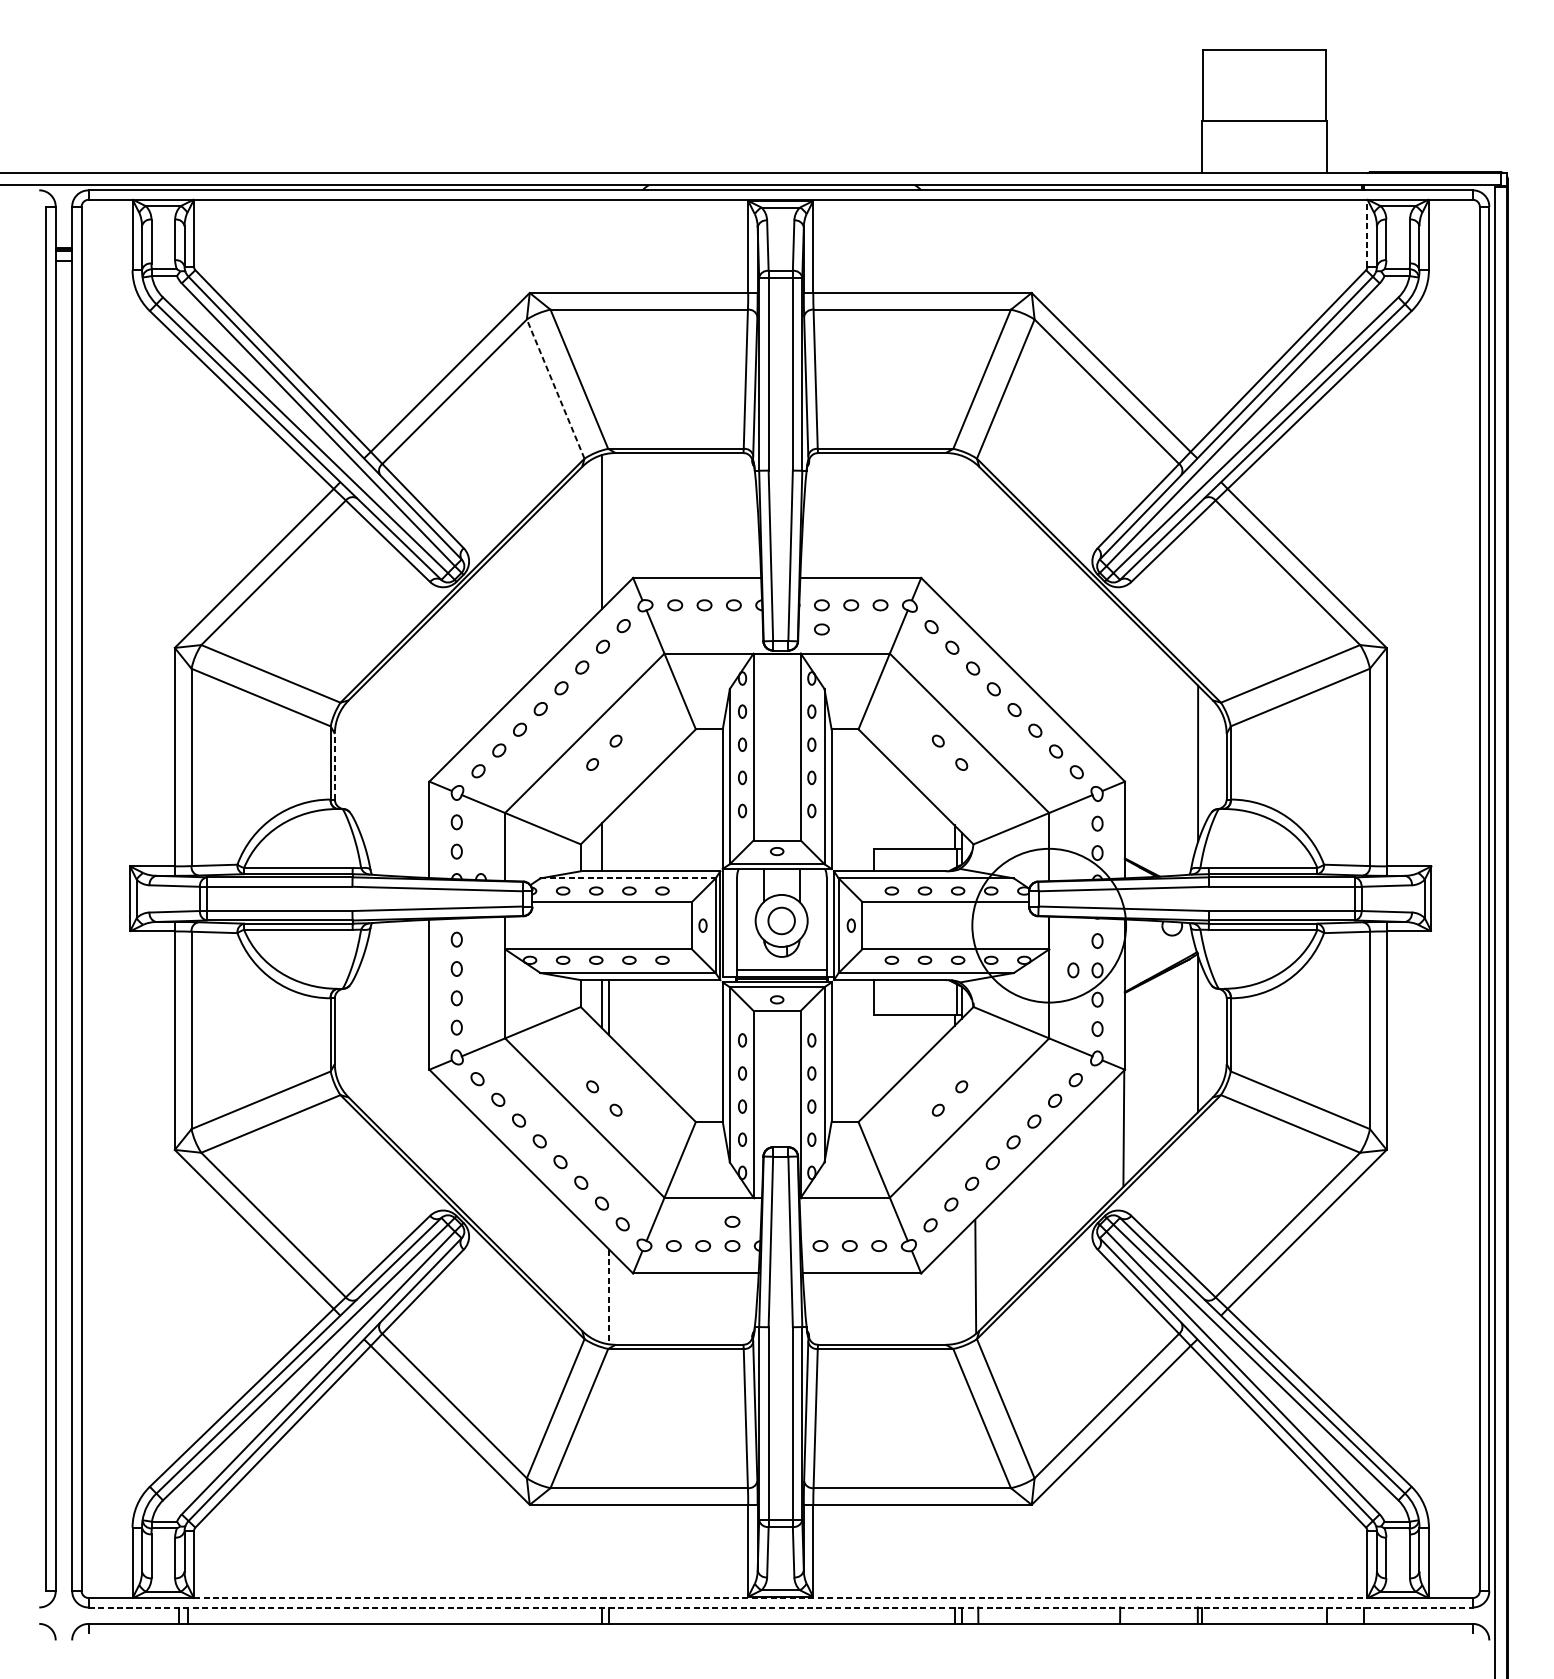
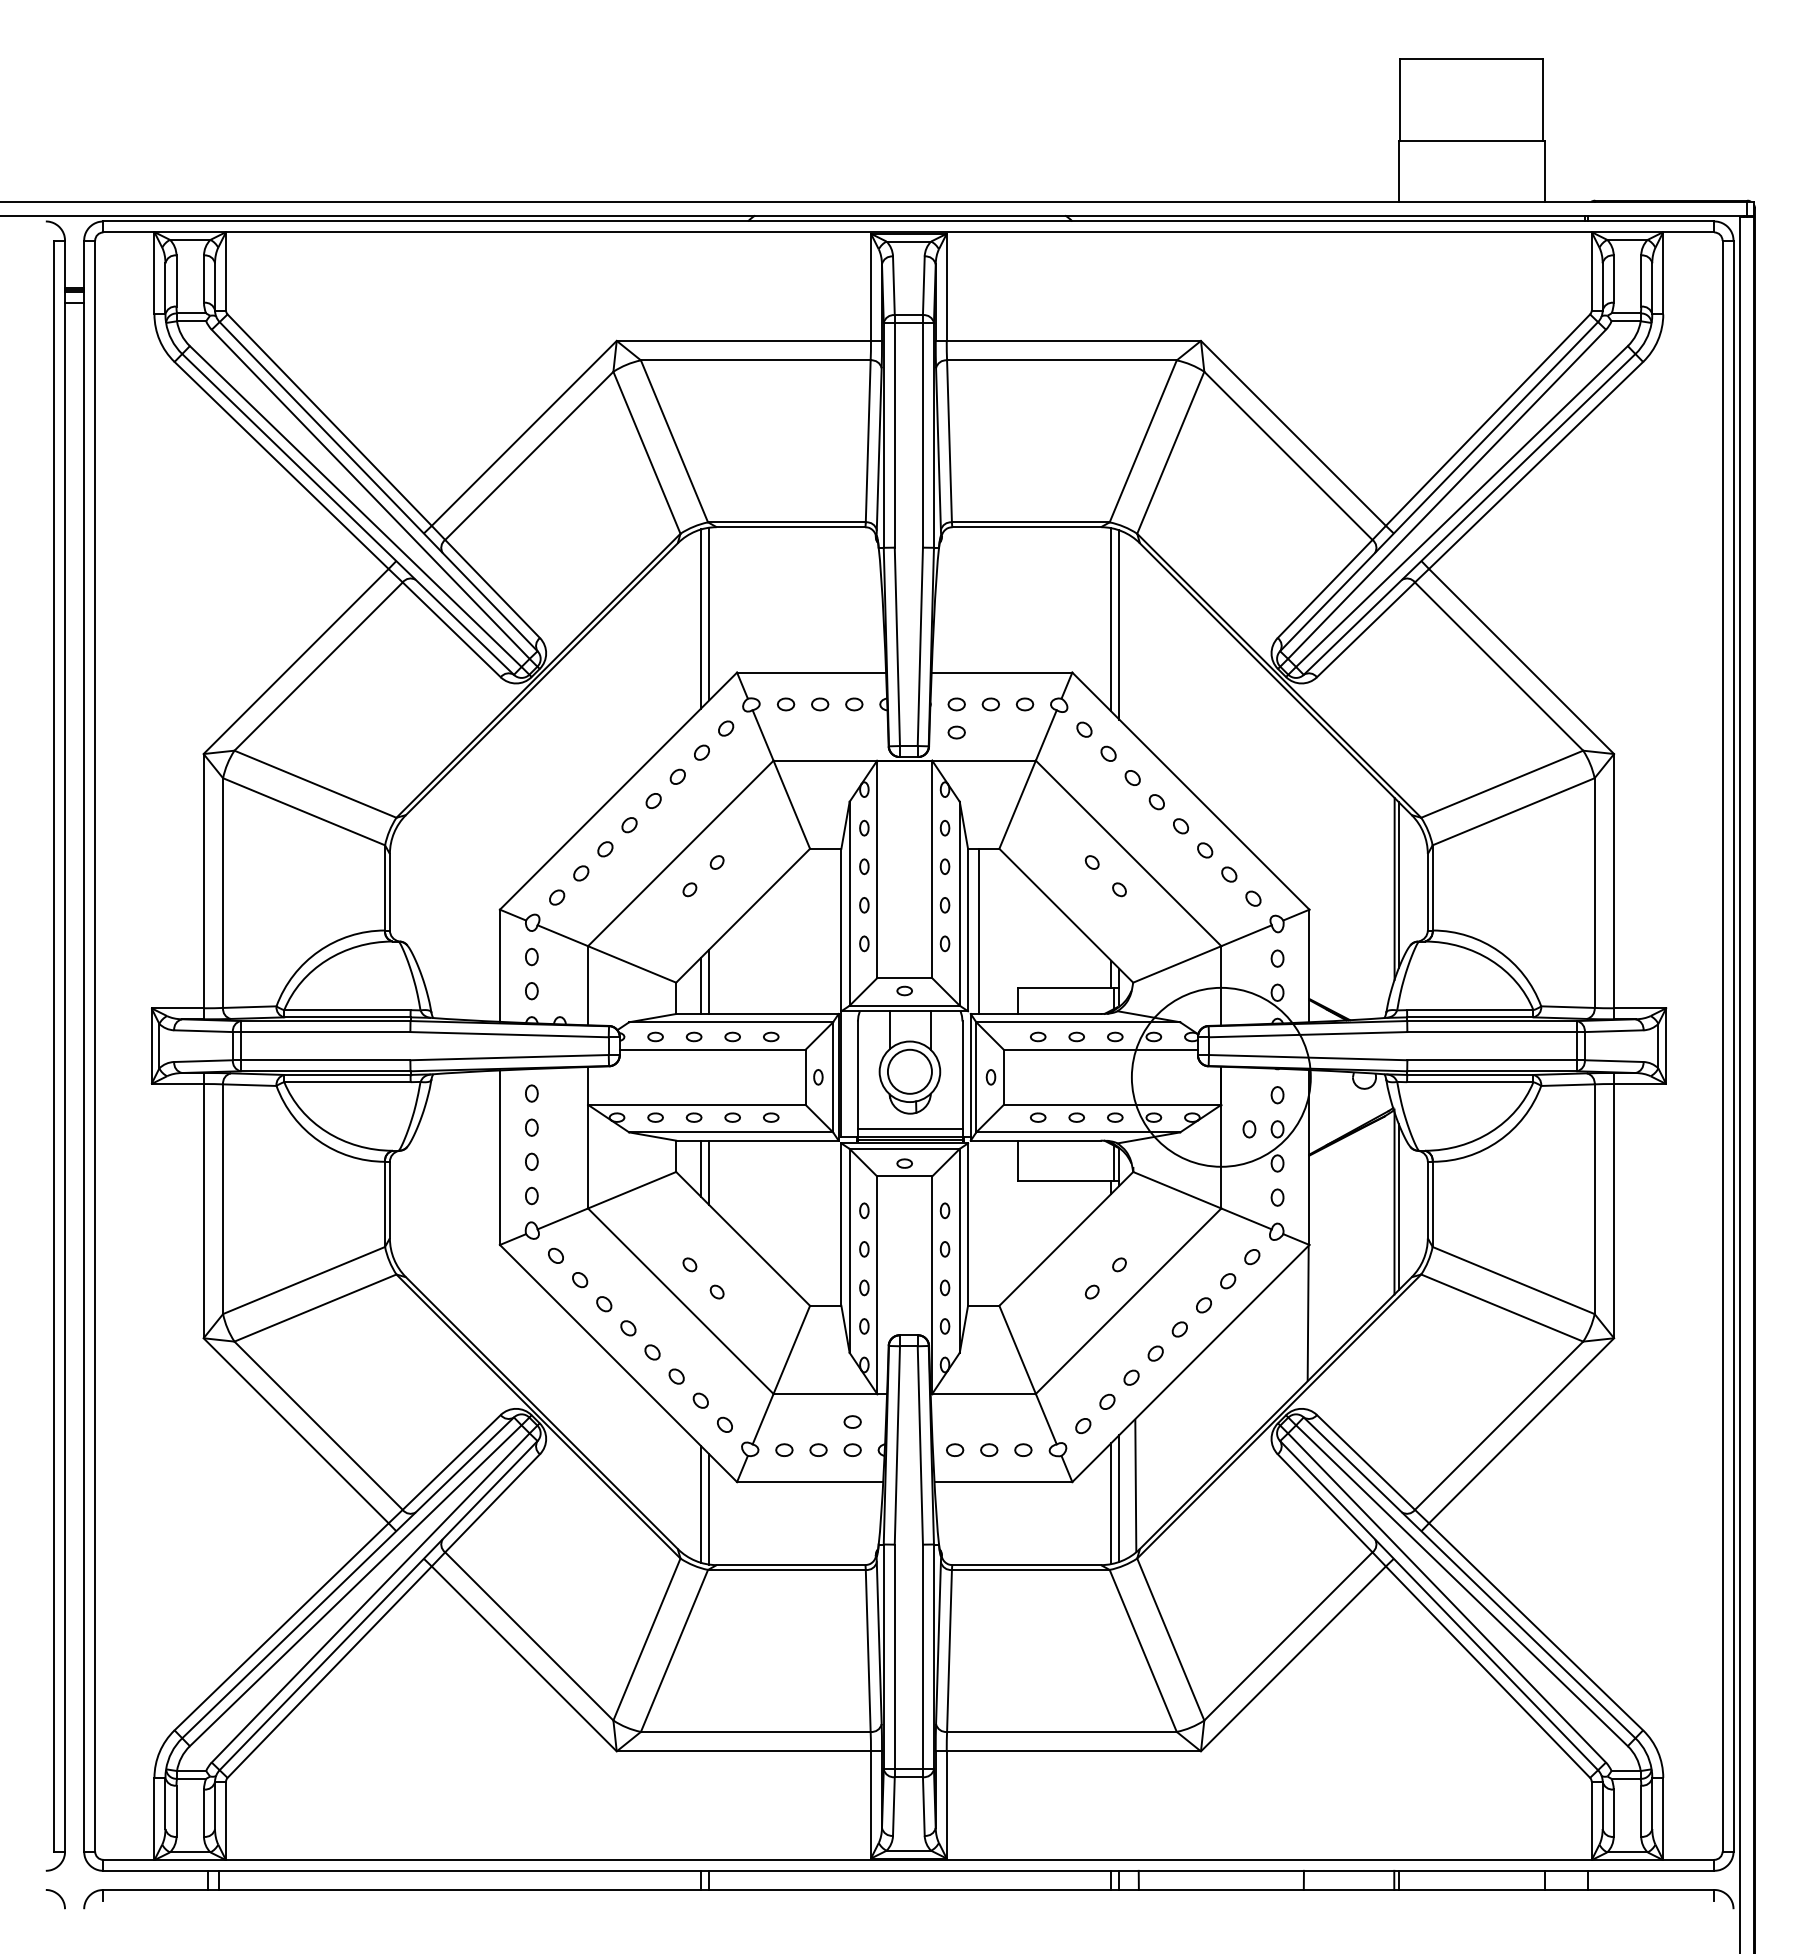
line: (1367, 233) -> (1591, 271), dashed -> solid
line: (555, 388) -> (646, 452), dashed -> solid
line: (609, 527) -> (709, 613), added
line: (954, 532) -> (1111, 619), added
line: (961, 536) -> (1119, 624), added
line: (1201, 760) -> (1398, 885), added
line: (334, 766) -> (389, 891), dashed -> solid
line: (841, 800) -> (979, 931), added
line: (609, 843) -> (709, 981), added
line: (628, 878) -> (731, 1022), dashed -> solid
circle: (781, 920) -> (909, 1071), size x1.43
line: (1201, 1037) -> (1398, 1207), added
line: (961, 1286) -> (1119, 1497), added
line: (601, 1291) -> (700, 1503), added
line: (954, 1291) -> (1111, 1503), added
line: (609, 1297) -> (709, 1509), dashed -> solid
line: (780, 1597) -> (908, 1859), dashed -> solid
line: (781, 1607) -> (909, 1870), dashed -> solid

